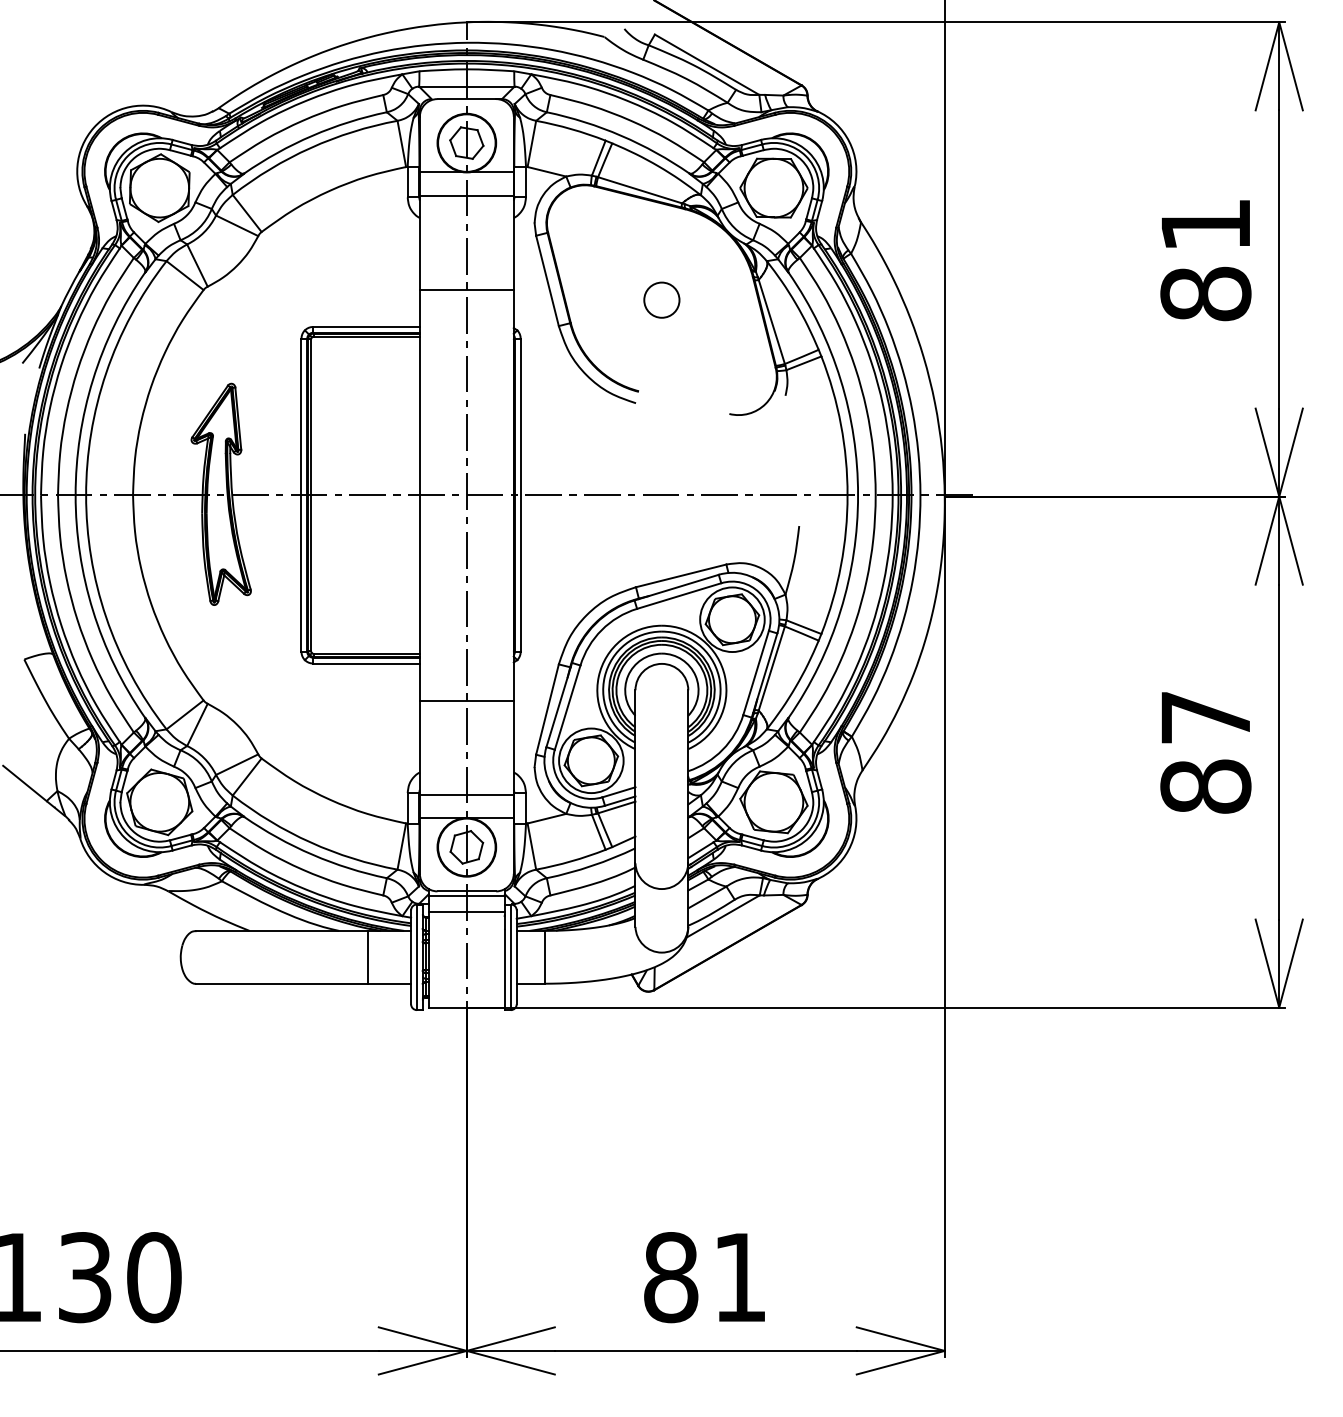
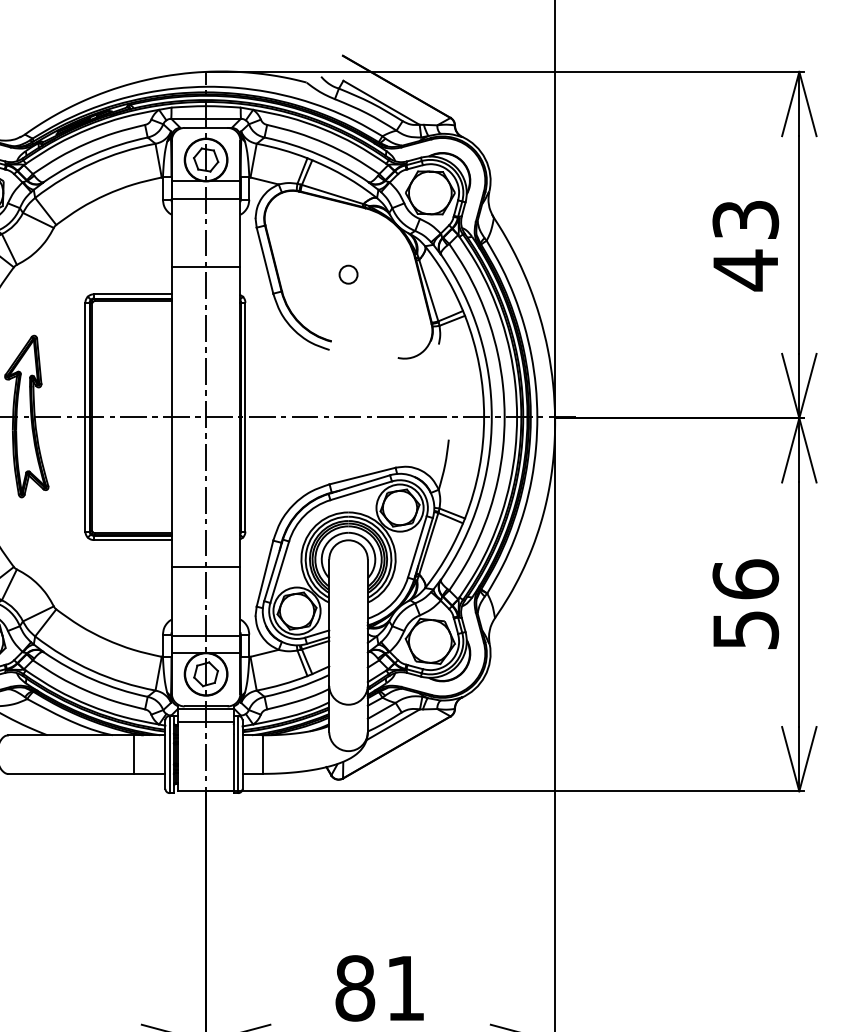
text: (1205, 261) -> (745, 246), 81 -> 43
circle: (661, 299) -> (348, 274), size x0.7
text: (1205, 751) -> (745, 604), 87 -> 56

